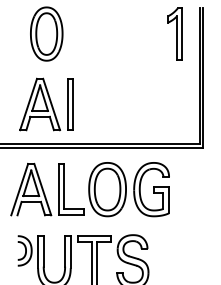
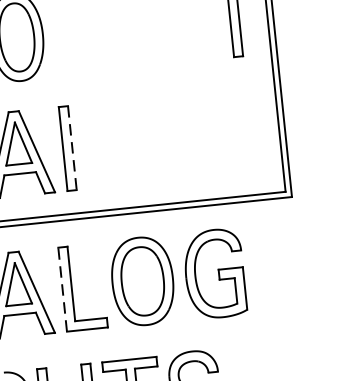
line: (73, 104) -> (72, 148), solid -> dashed
line: (58, 189) -> (62, 289), solid -> dashed

